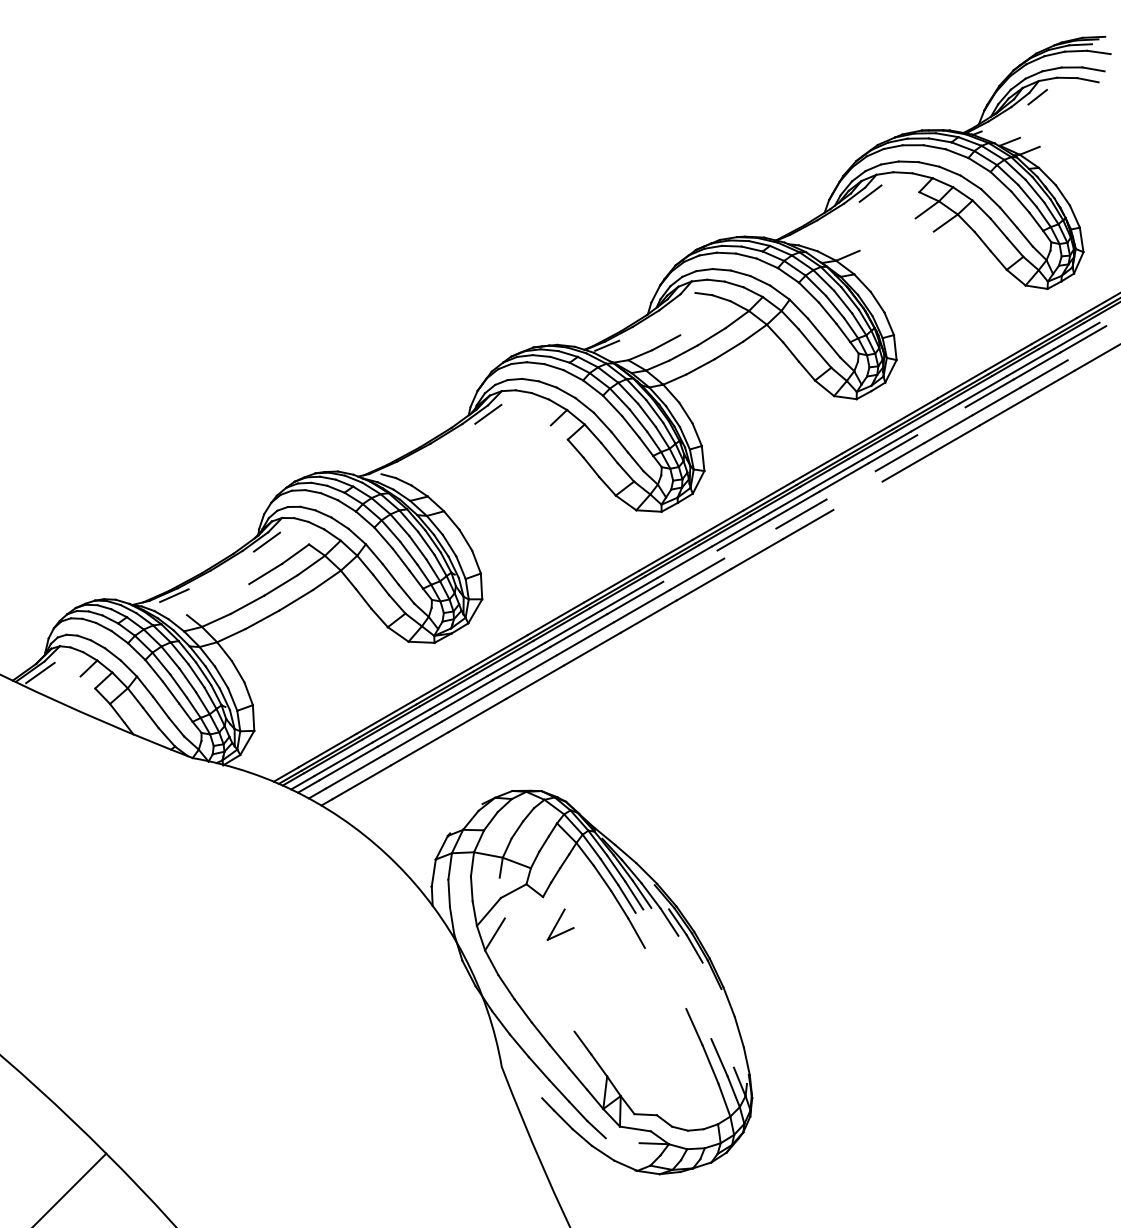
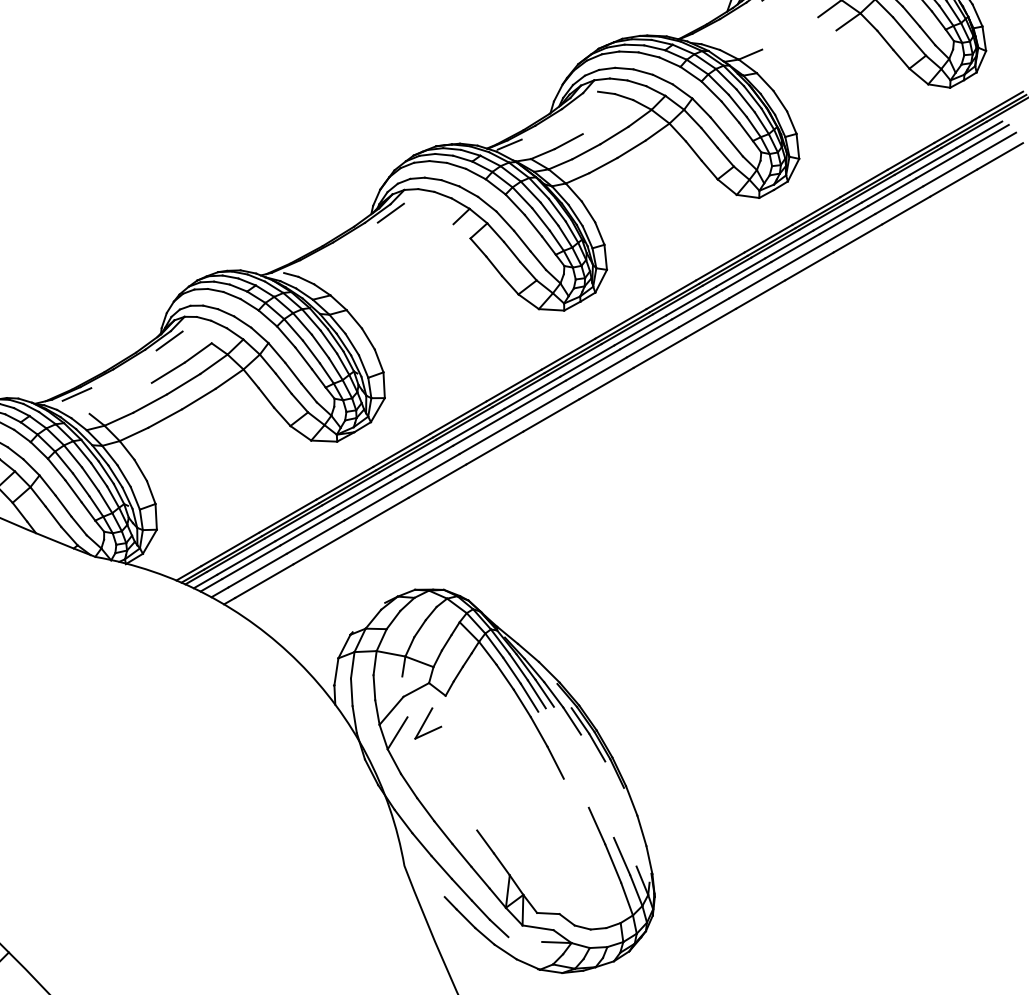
line: (1090, 346) -> (993, 145), added
line: (941, 421) -> (844, 220), added
line: (850, 485) -> (753, 284), added
line: (857, 495) -> (760, 294), added
line: (750, 543) -> (653, 342), added
line: (690, 565) -> (593, 364), added
part: (560, 924) -> (428, 723), moved
line: (652, 963) -> (555, 762), added

